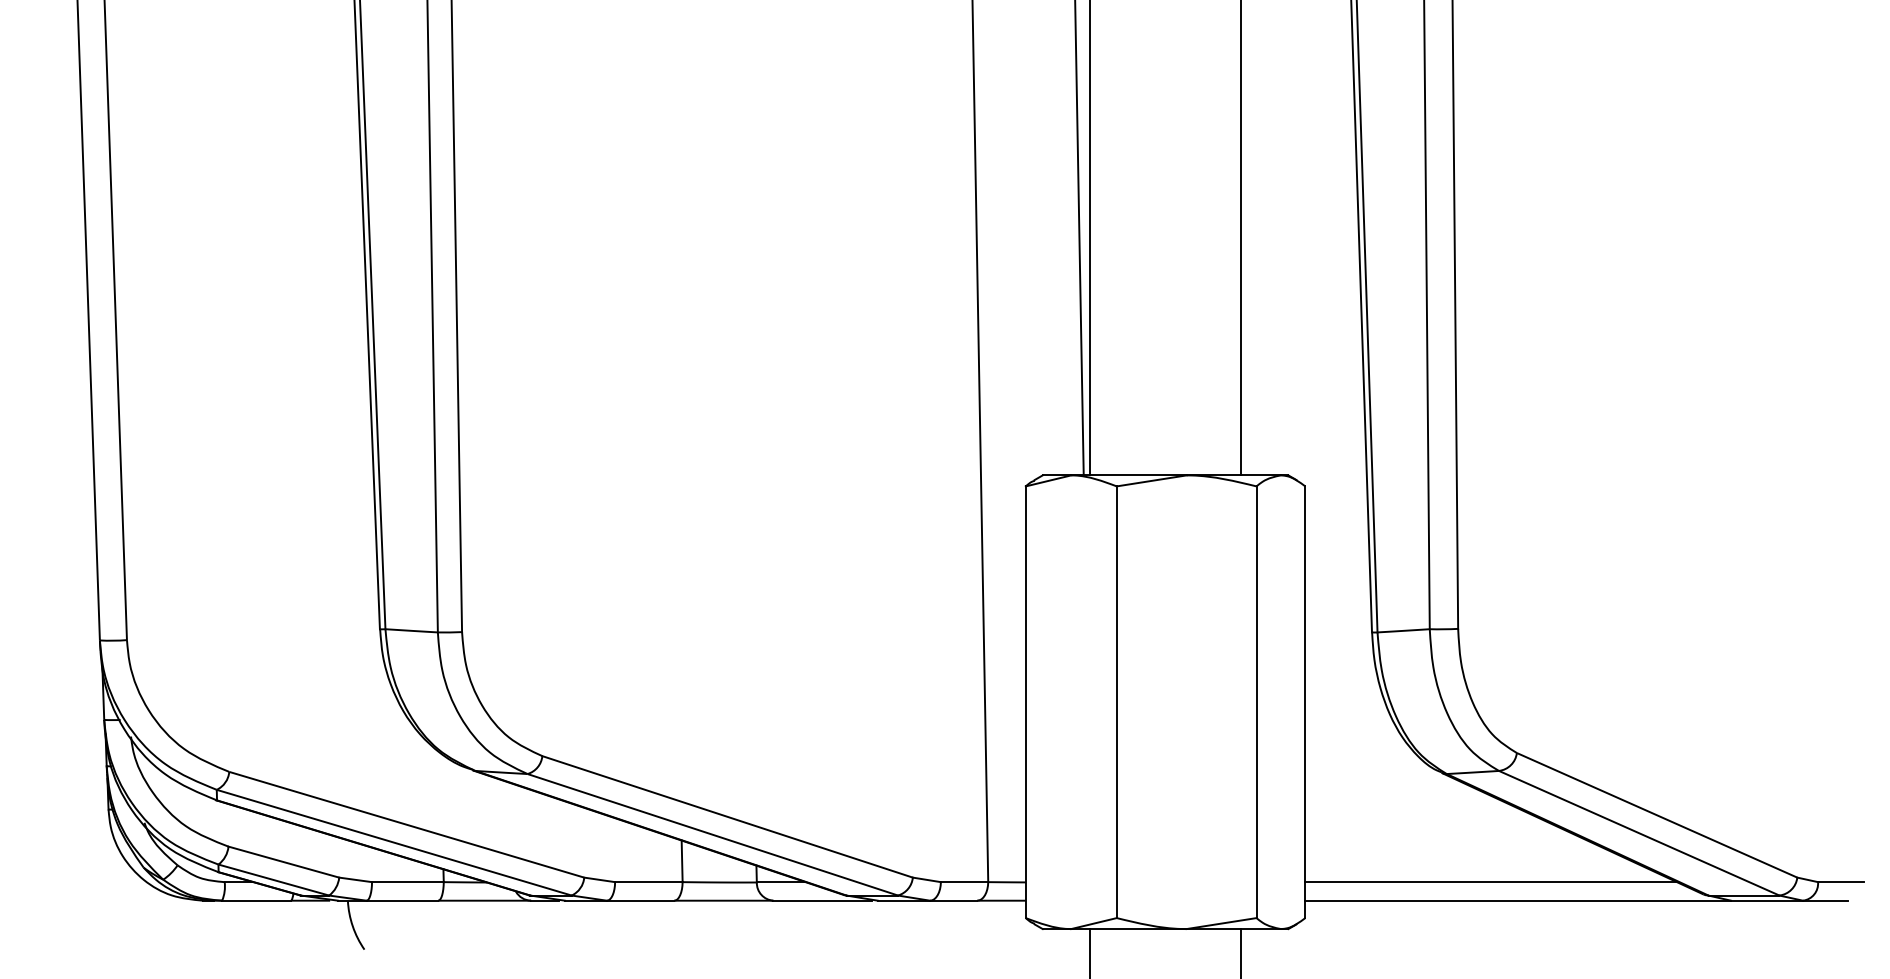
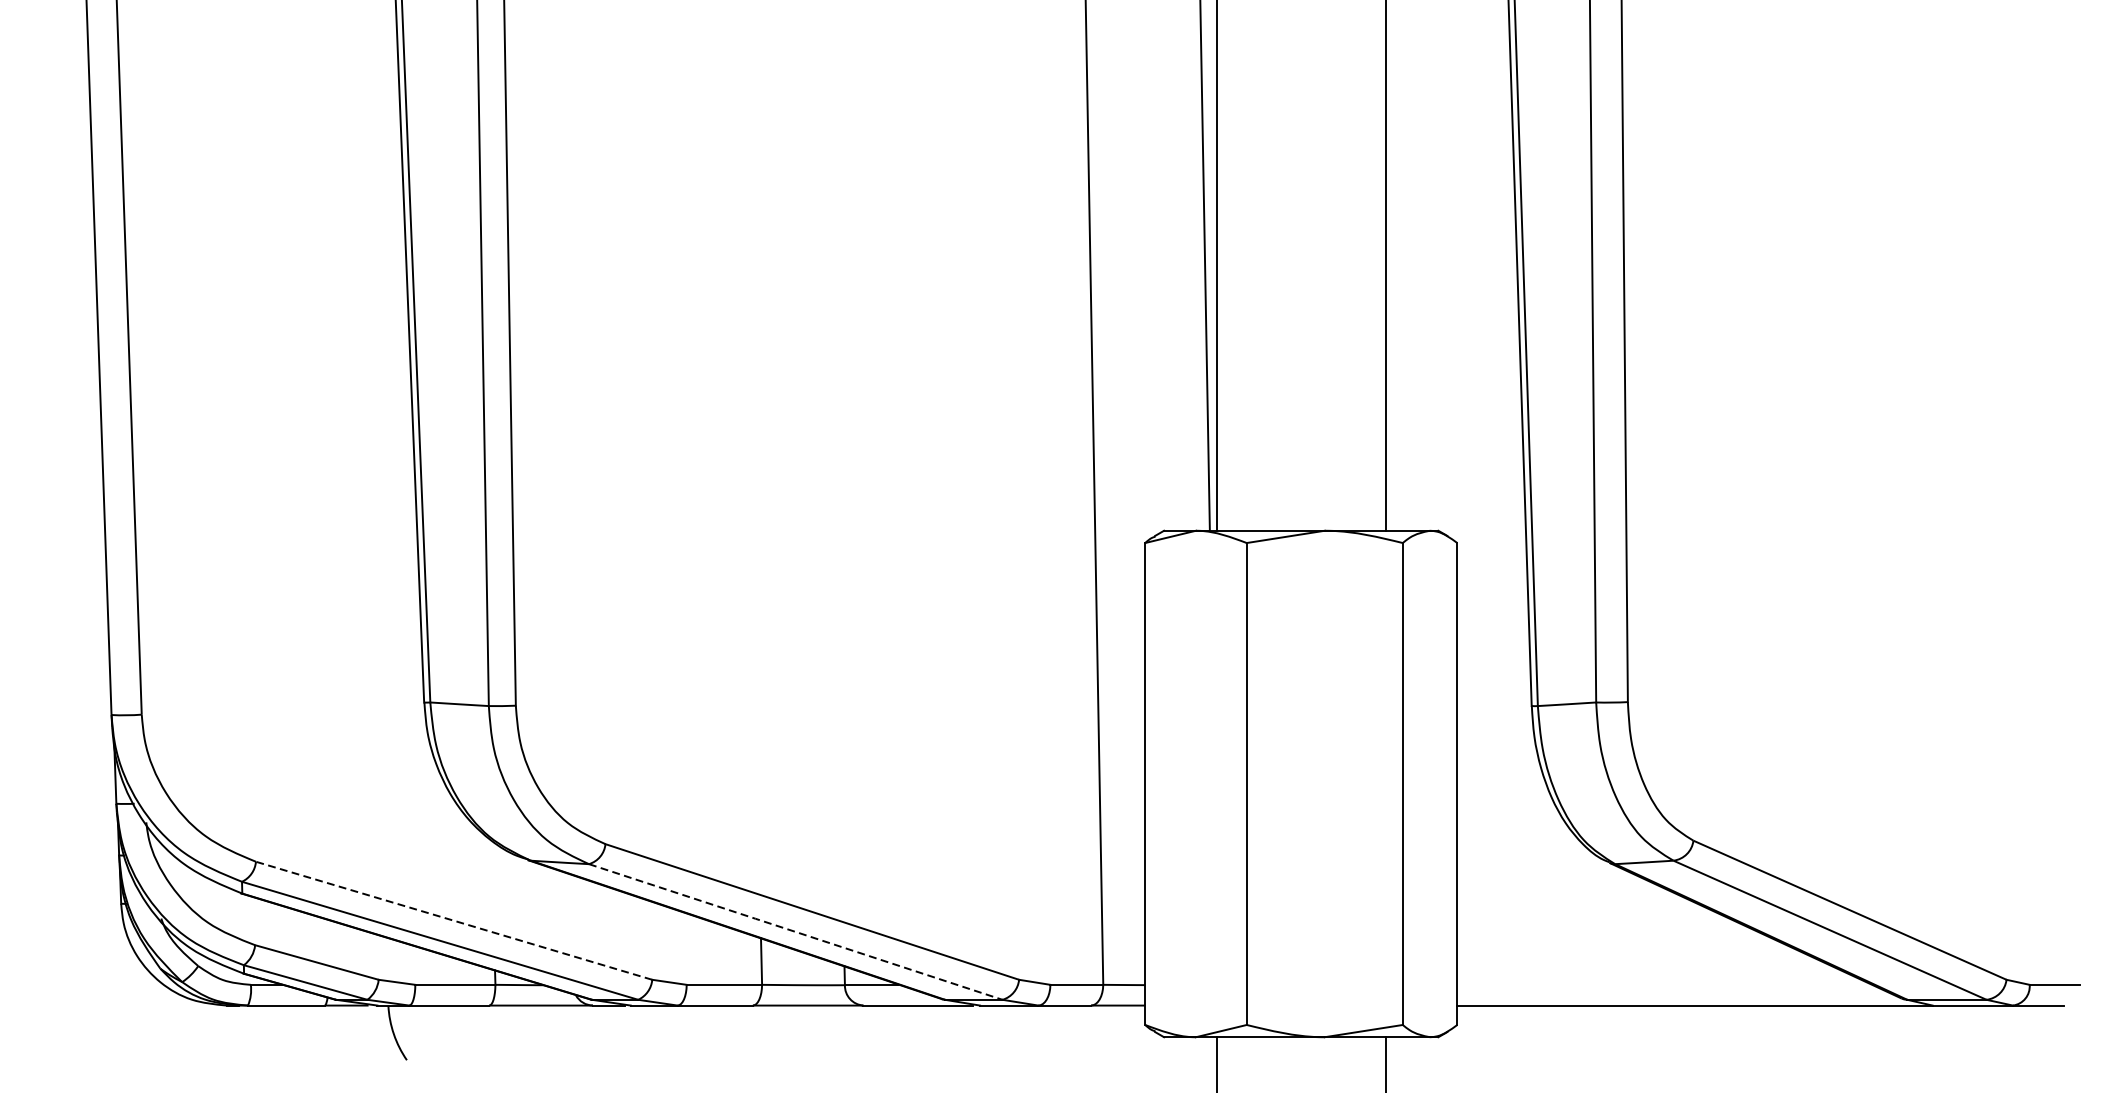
line: (406, 824) -> (453, 920), solid -> dashed
line: (711, 834) -> (794, 931), solid -> dashed
line: (1490, 882) -> (1663, 985), removed

